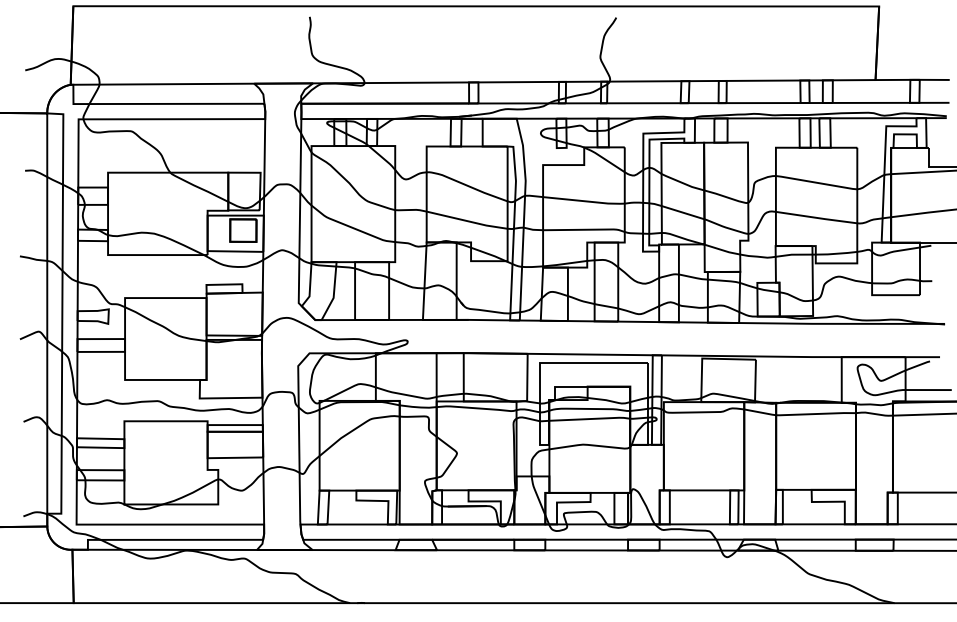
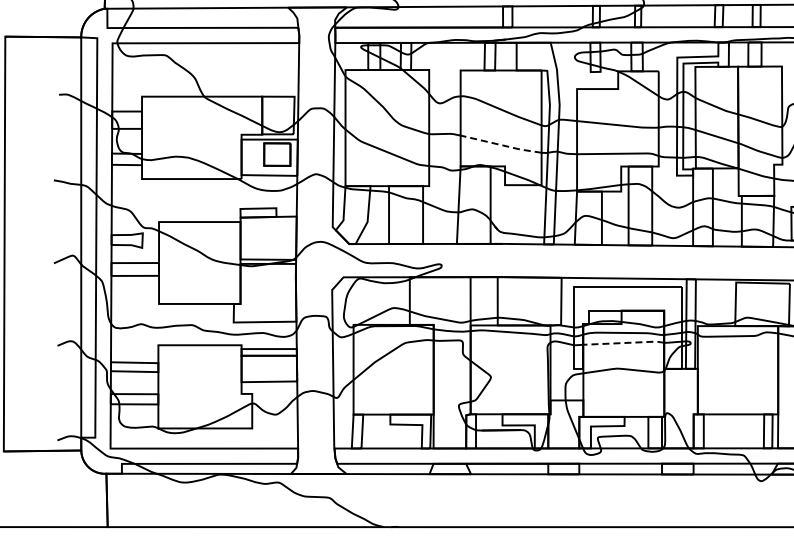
line: (467, 221) -> (501, 145), solid -> dashed
line: (591, 418) -> (625, 342), solid -> dashed

